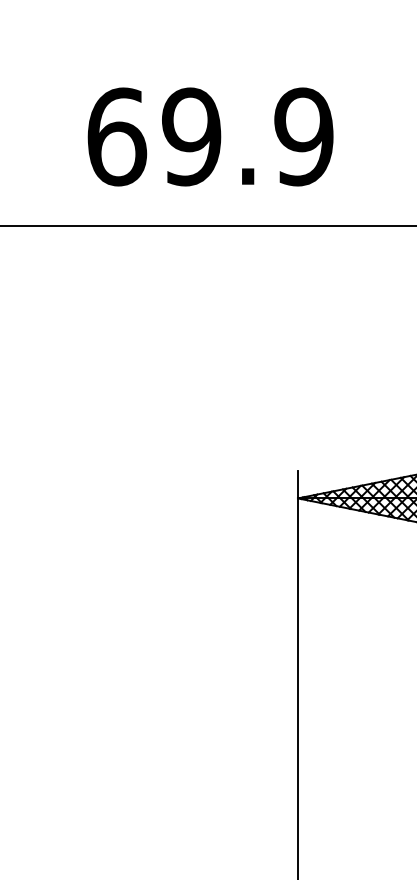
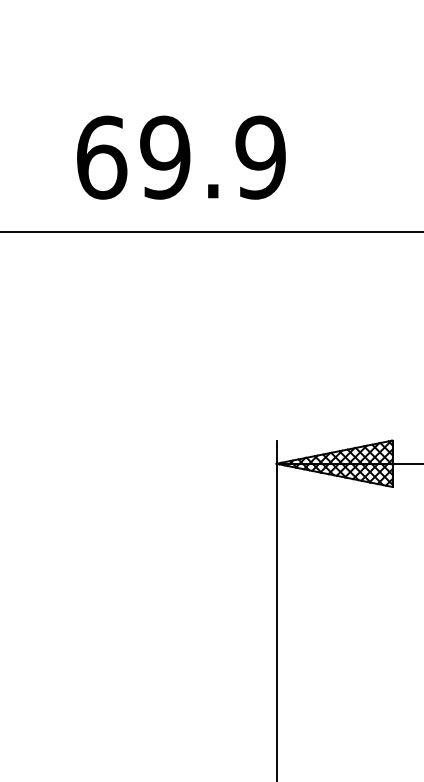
text: (210, 136) -> (181, 157), moved

